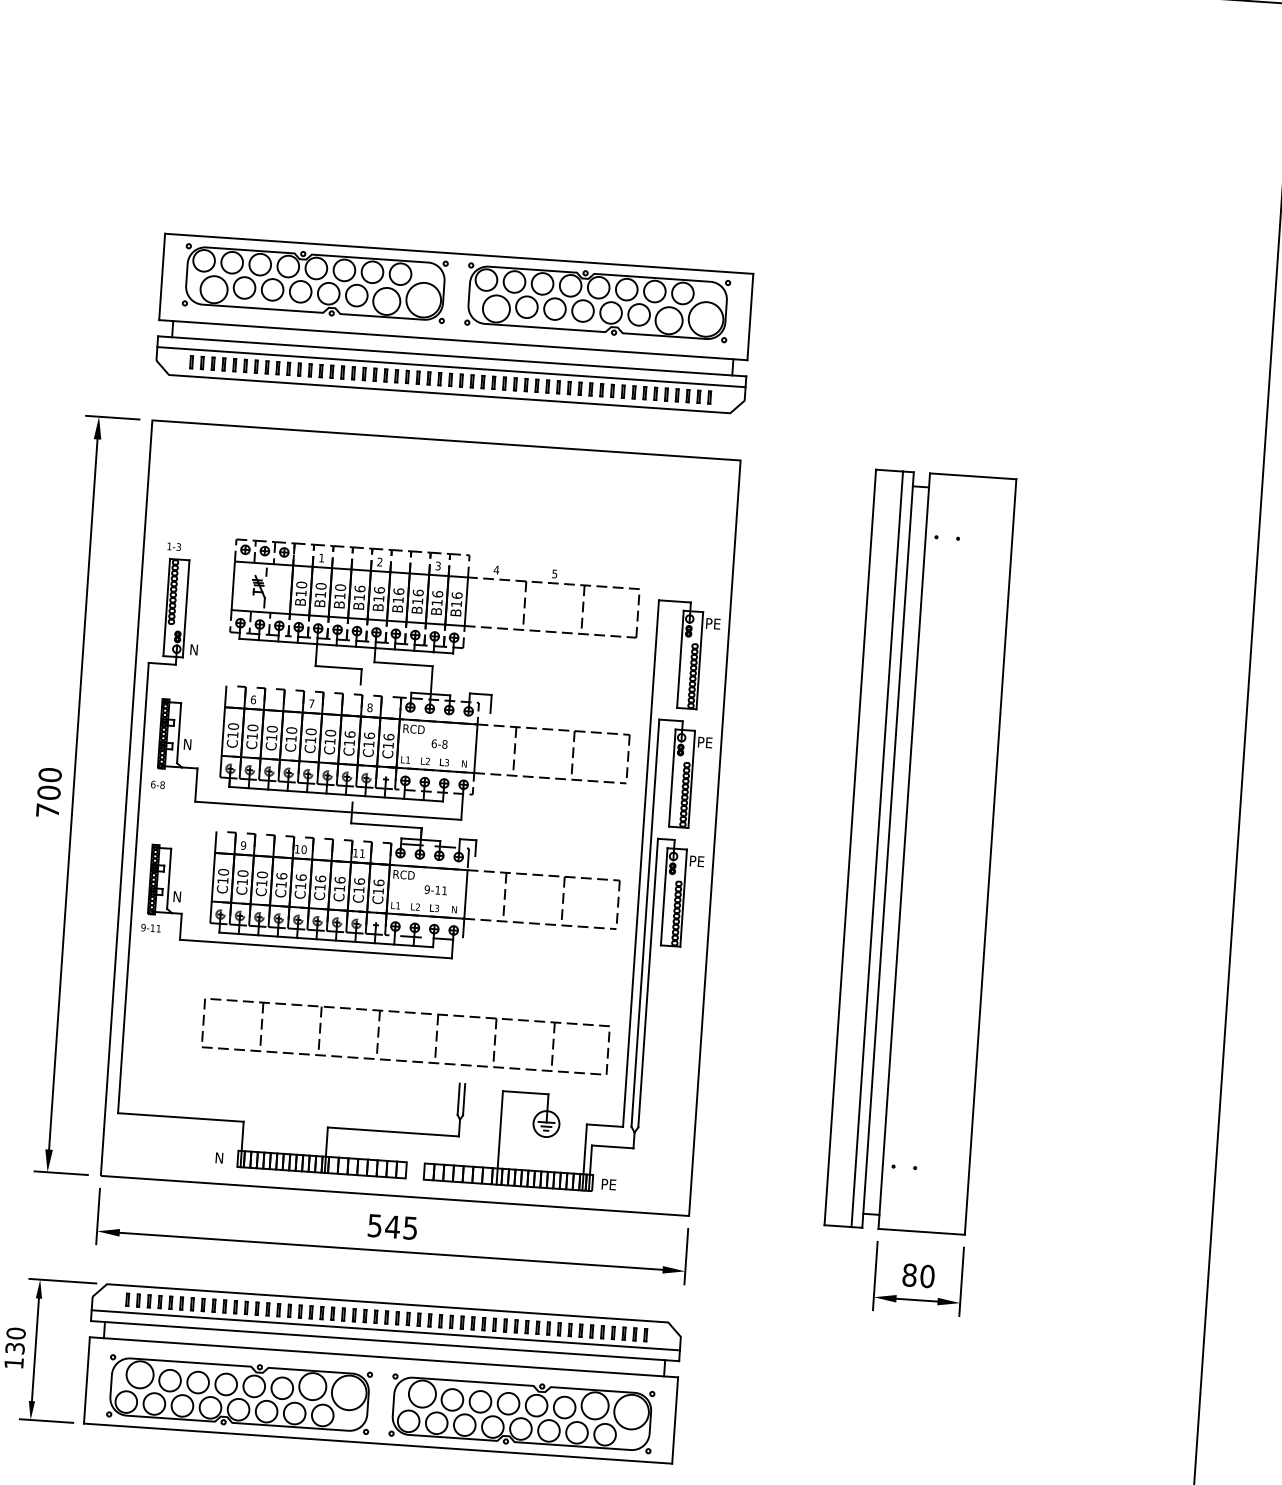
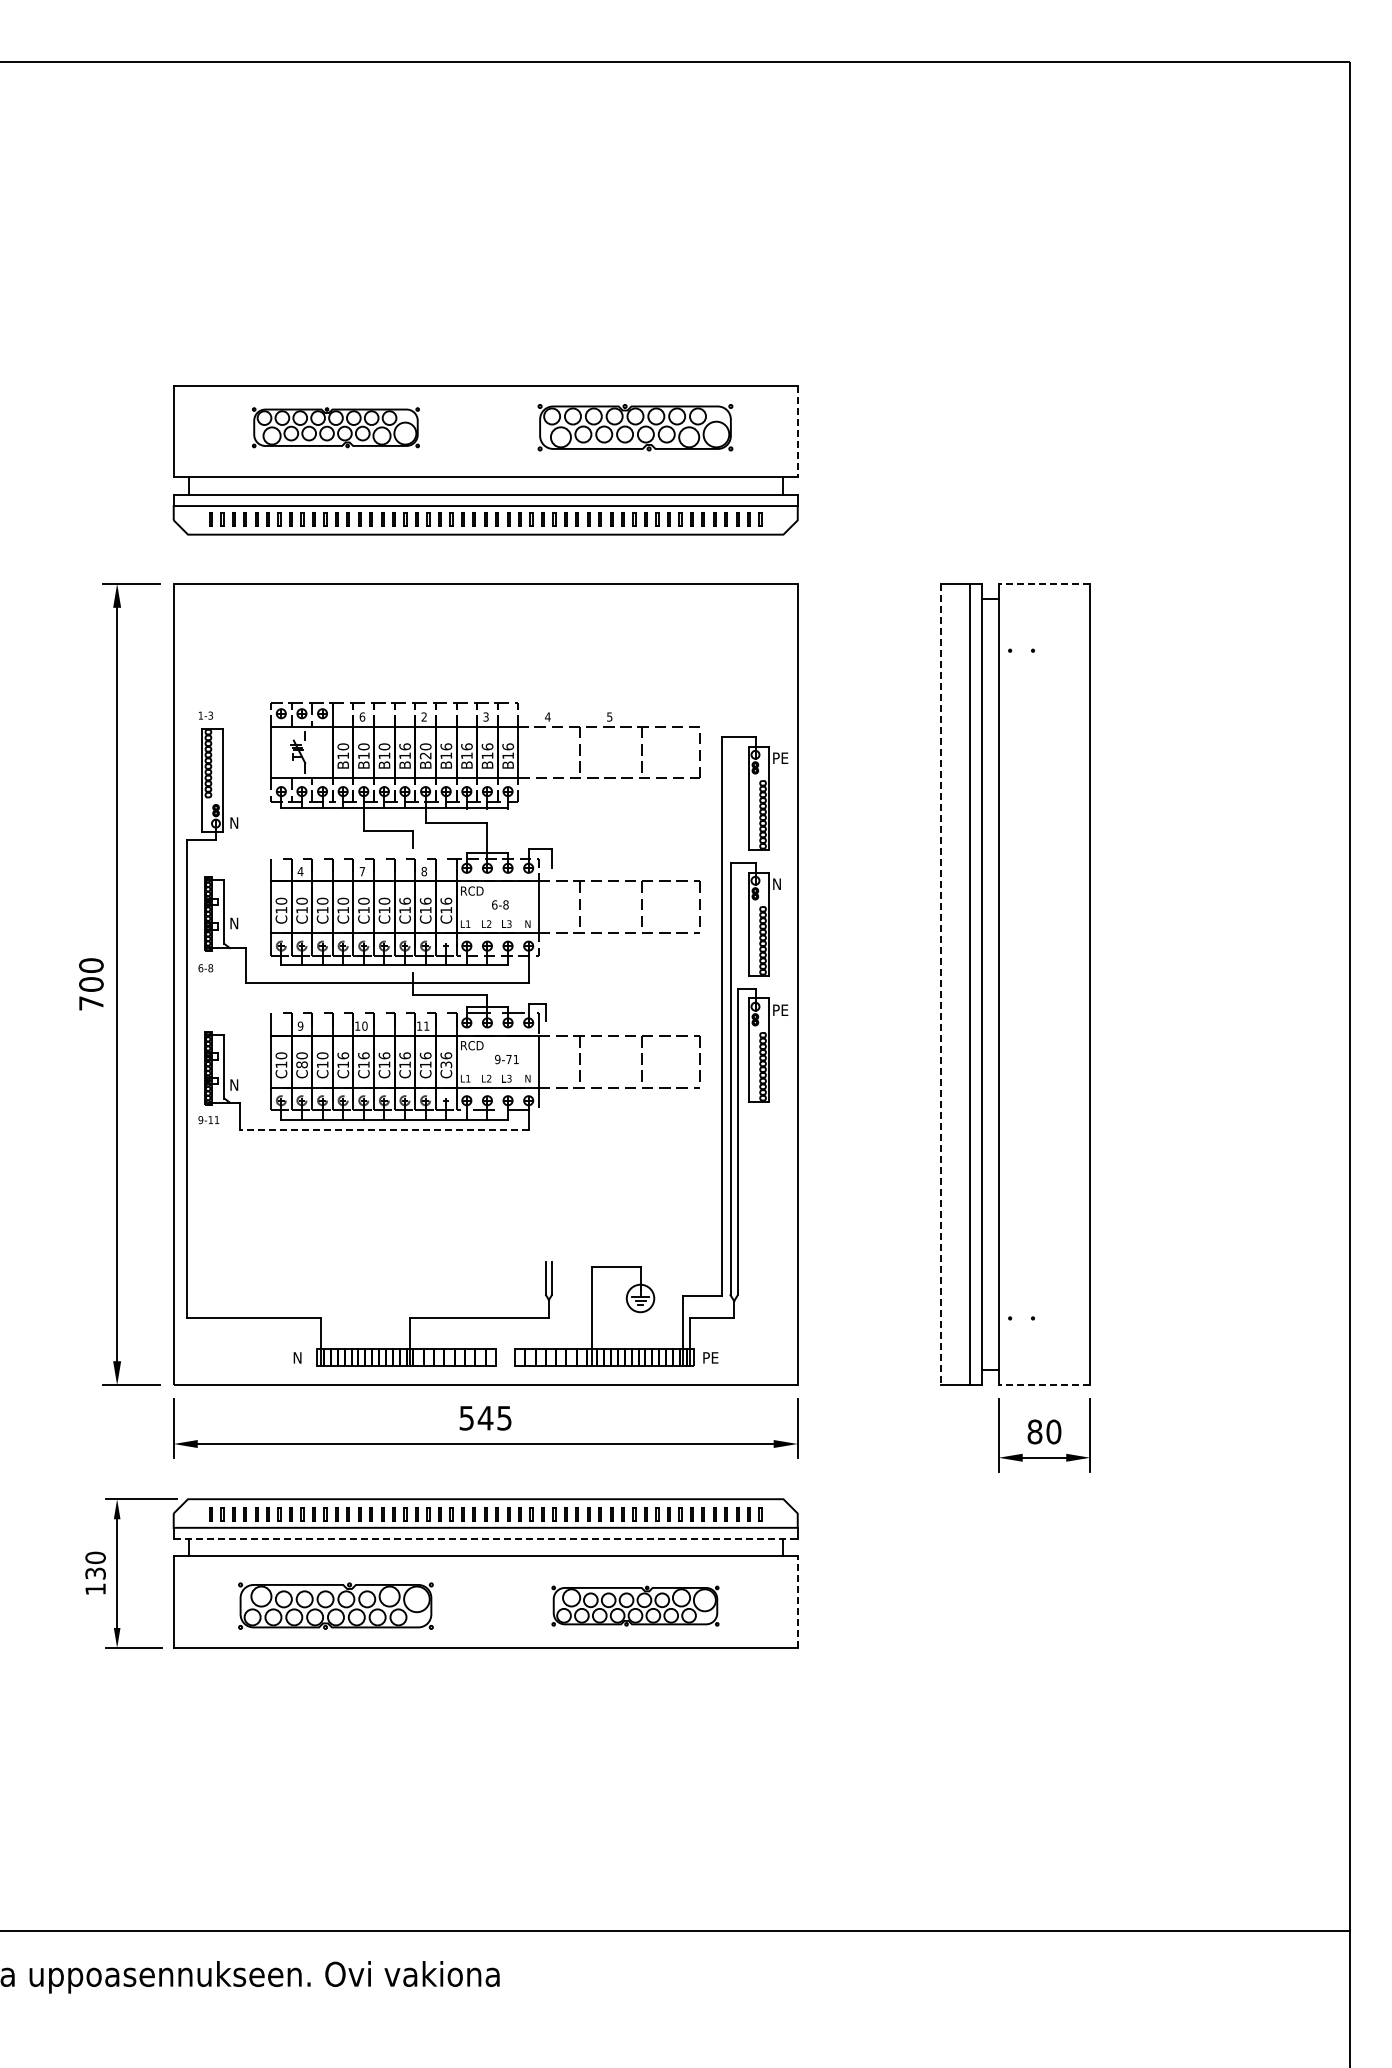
part: (314, 283) -> (335, 427), size x0.6
part: (597, 302) -> (635, 427), size x0.7
line: (750, 316) -> (797, 431), solid -> dashed
line: (973, 476) -> (1044, 583), solid -> dashed
text: (321, 557) -> (362, 716), 1 -> 6
text: (378, 594) -> (425, 751), B16 -> B20
text: (253, 699) -> (300, 871), 6 -> 4
text: (706, 741) -> (781, 883), PE -> N
line: (850, 847) -> (941, 984), solid -> dashed
text: (241, 881) -> (301, 1064), C10 -> C80
text: (437, 890) -> (508, 1059), 9-11 -> 9-71
text: (378, 891) -> (446, 1064), C16 -> C36
line: (314, 949) -> (383, 1130), solid -> dashed
part: (407, 1013) -> (485, 1191), removed
line: (921, 1232) -> (1044, 1385), solid -> dashed
line: (385, 1341) -> (486, 1539), solid -> dashed
part: (239, 1393) -> (335, 1605), size x0.7
part: (522, 1413) -> (635, 1605), size x0.6
line: (674, 1420) -> (797, 1602), solid -> dashed

